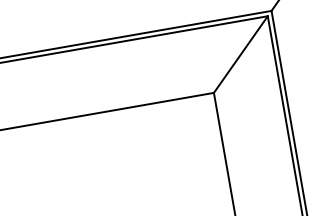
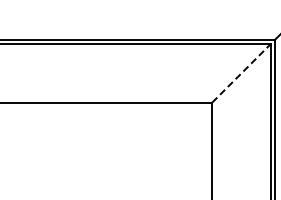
line: (240, 55) -> (241, 73), solid -> dashed

